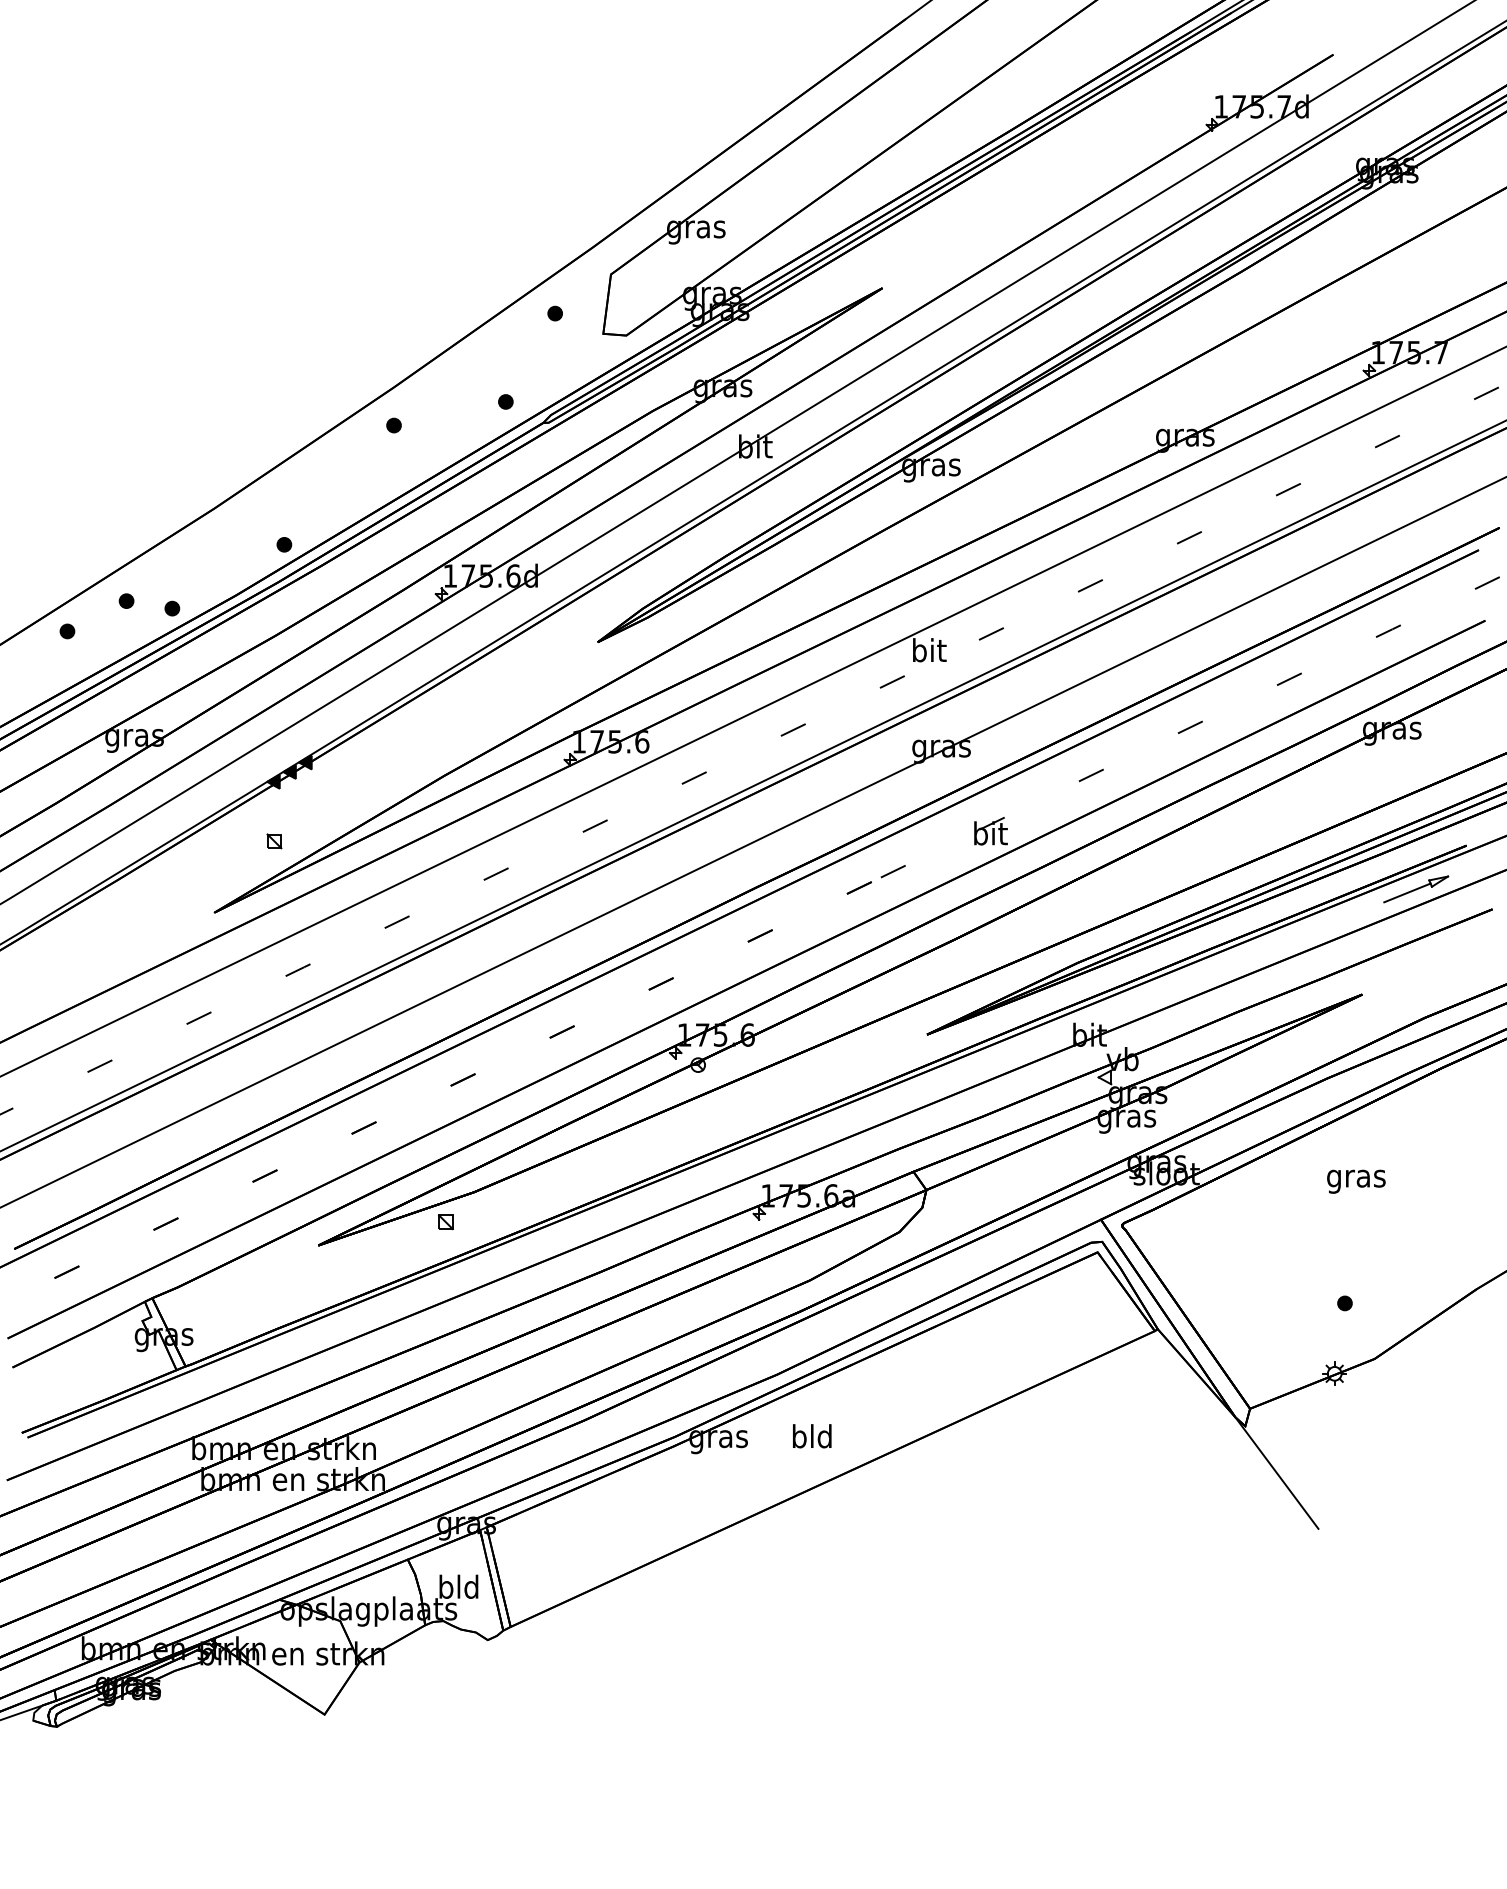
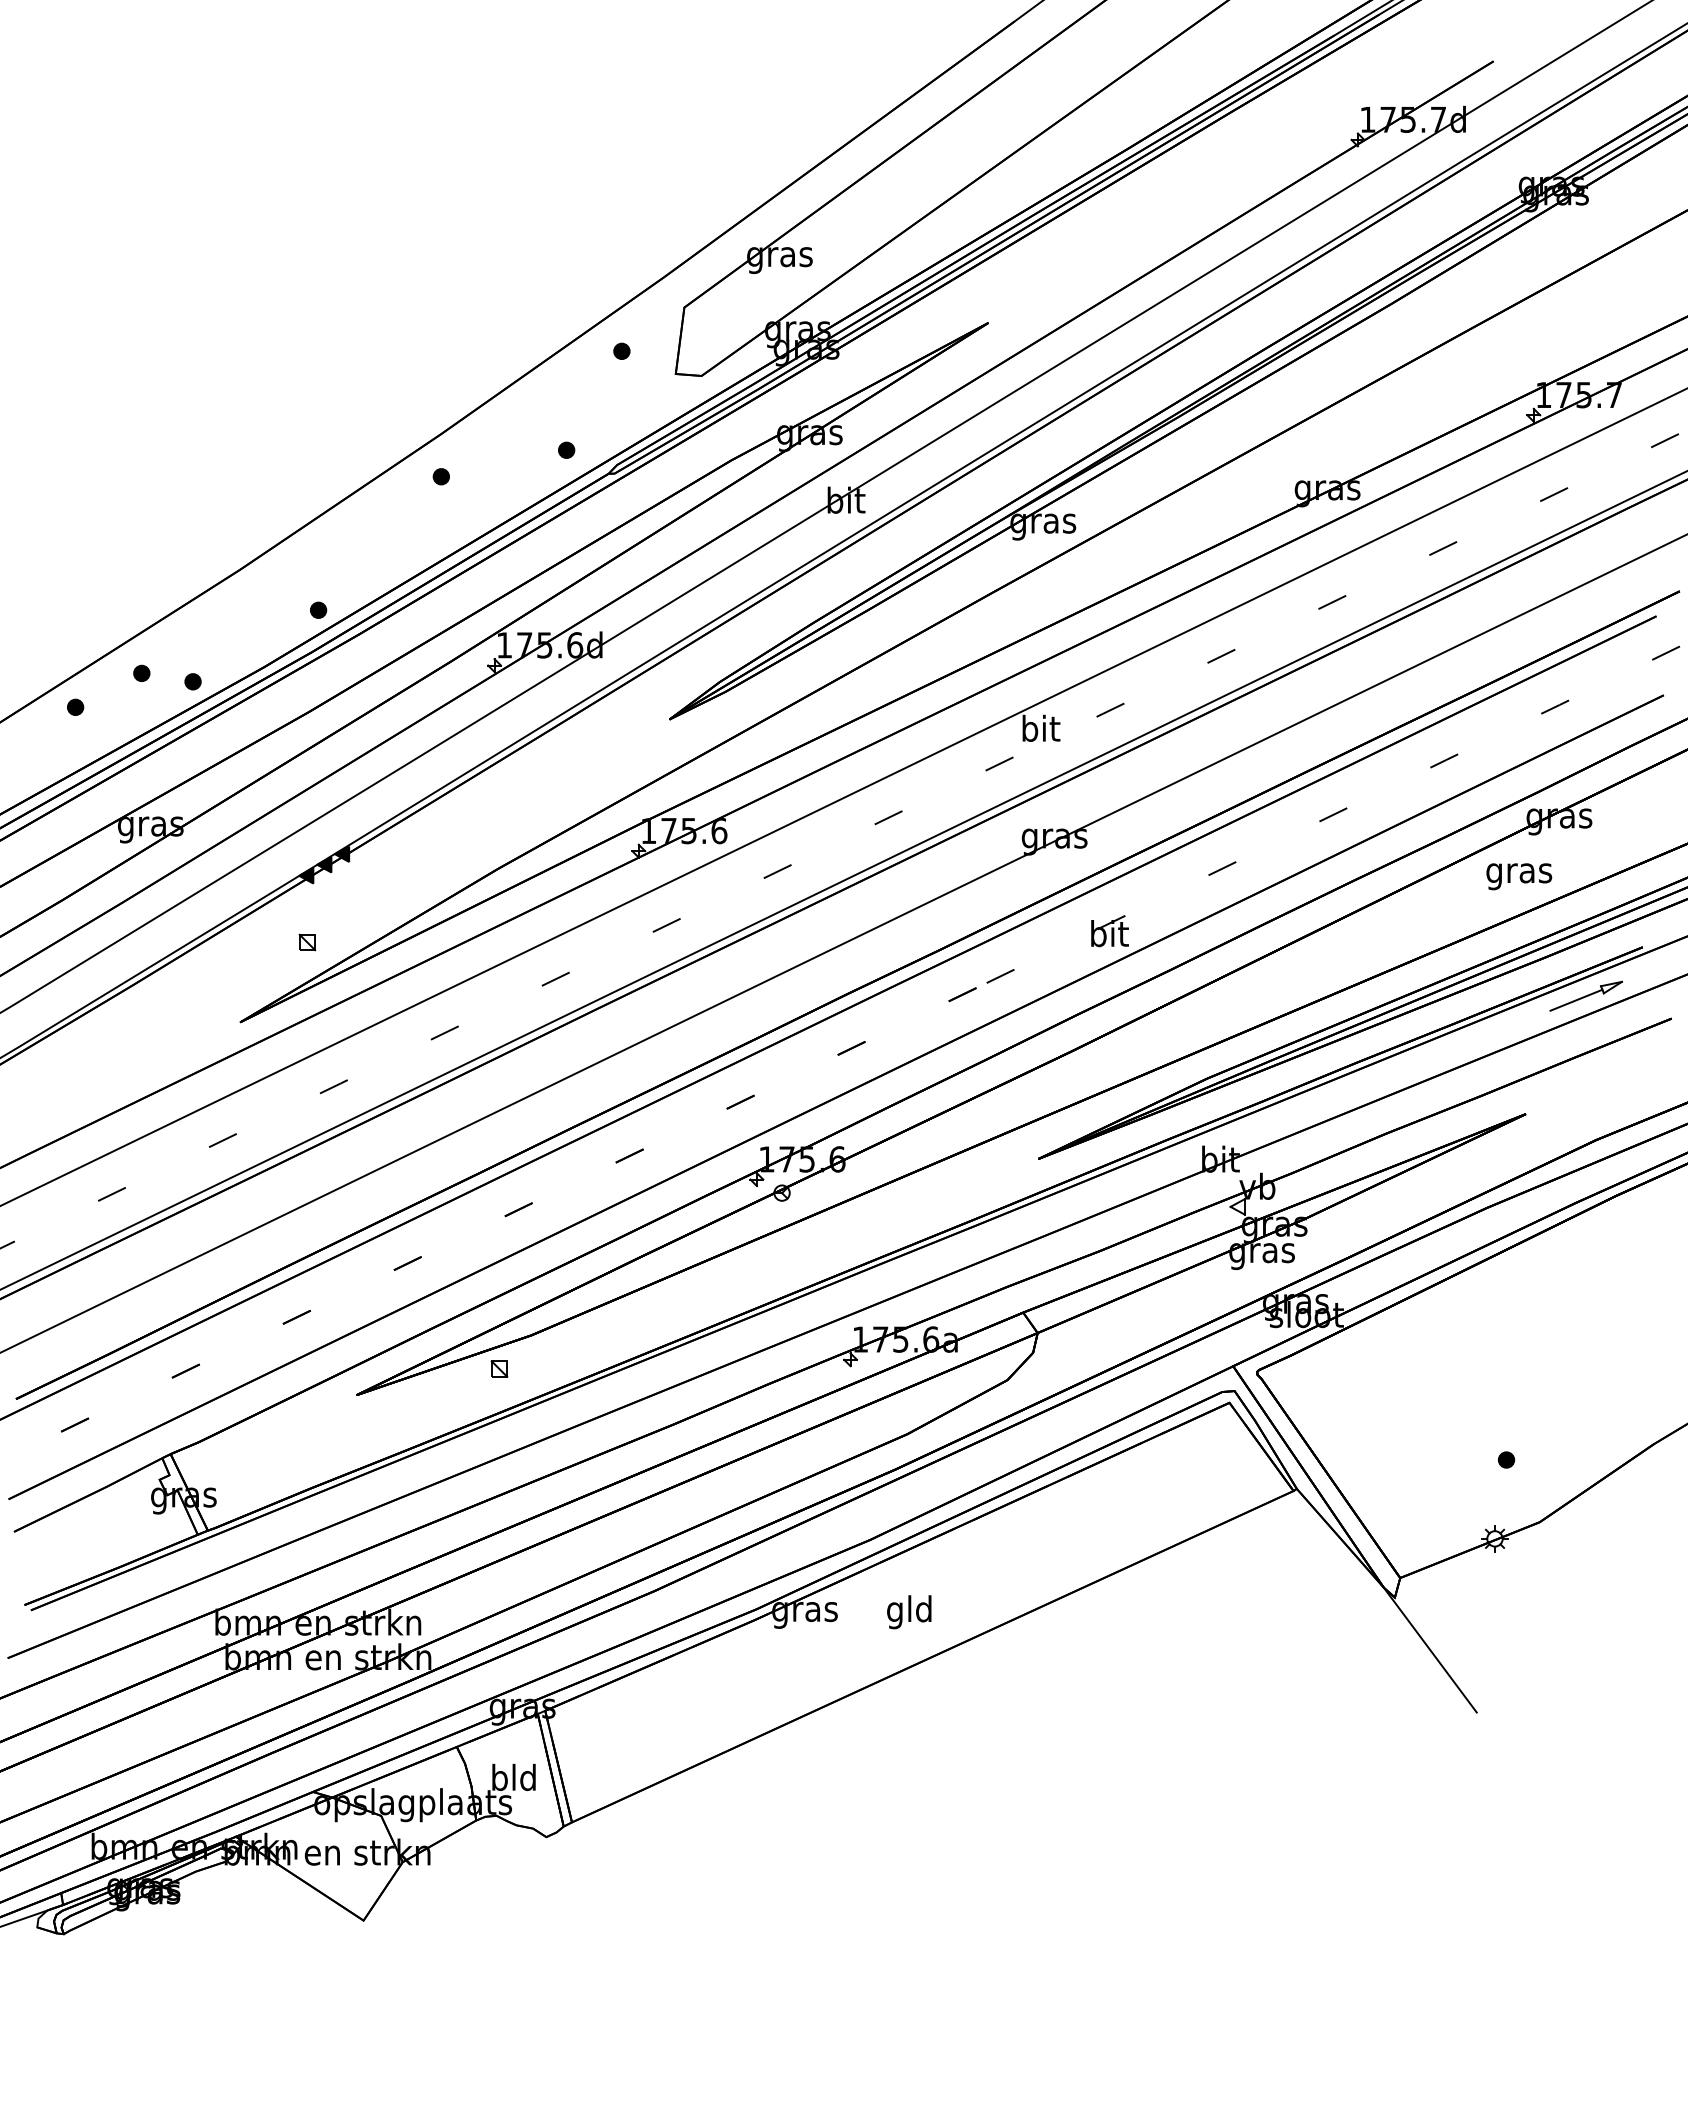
text: (1356, 1181) -> (1519, 876), moved
text: (799, 1439) -> (895, 1612), bld -> gld

